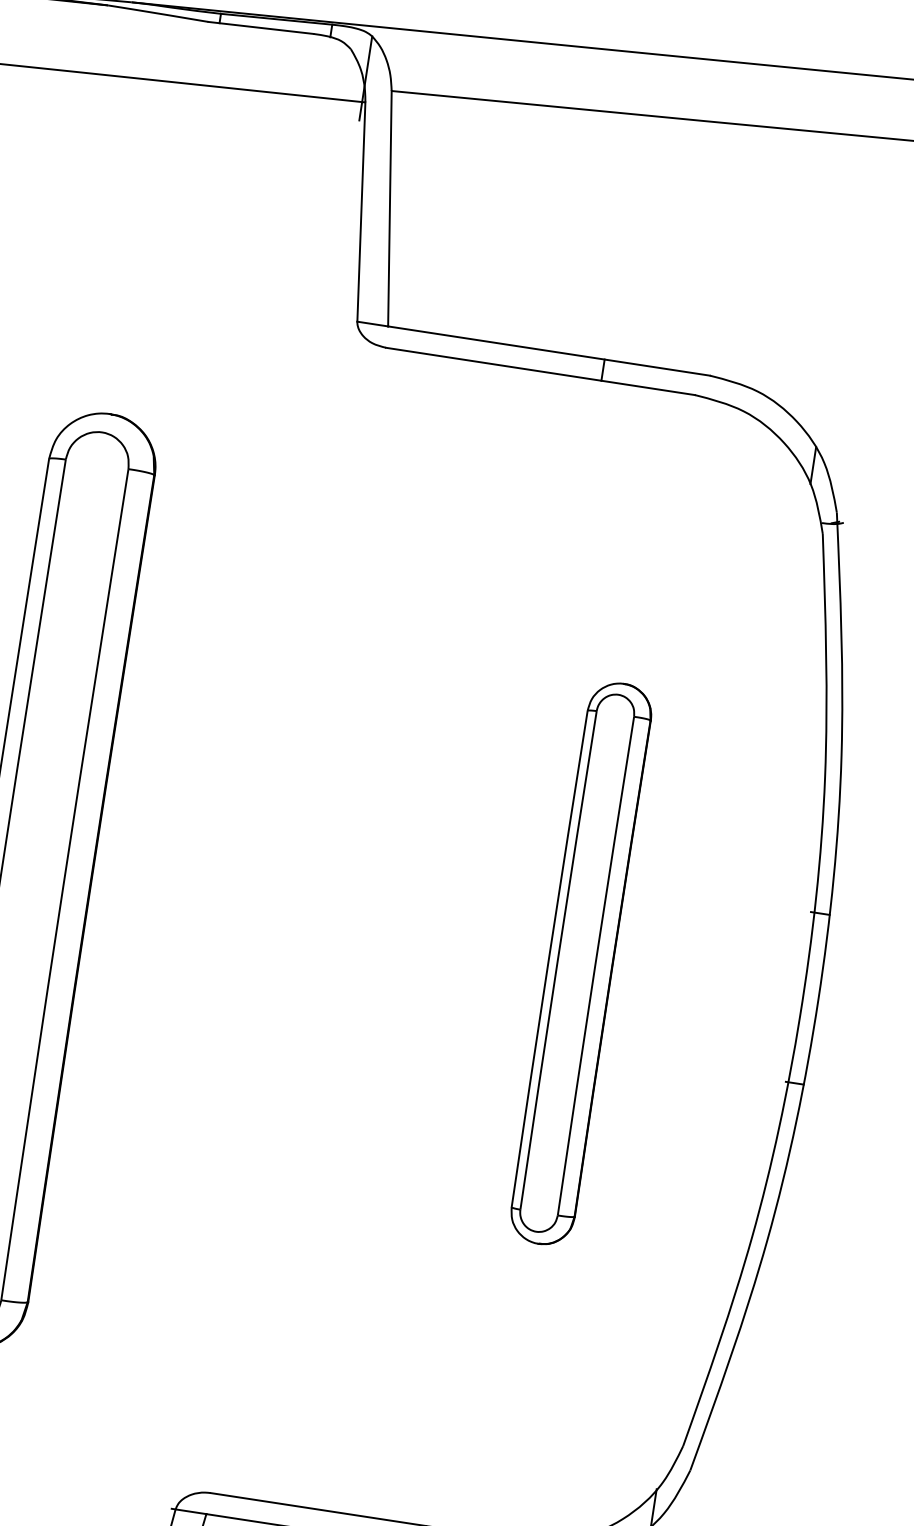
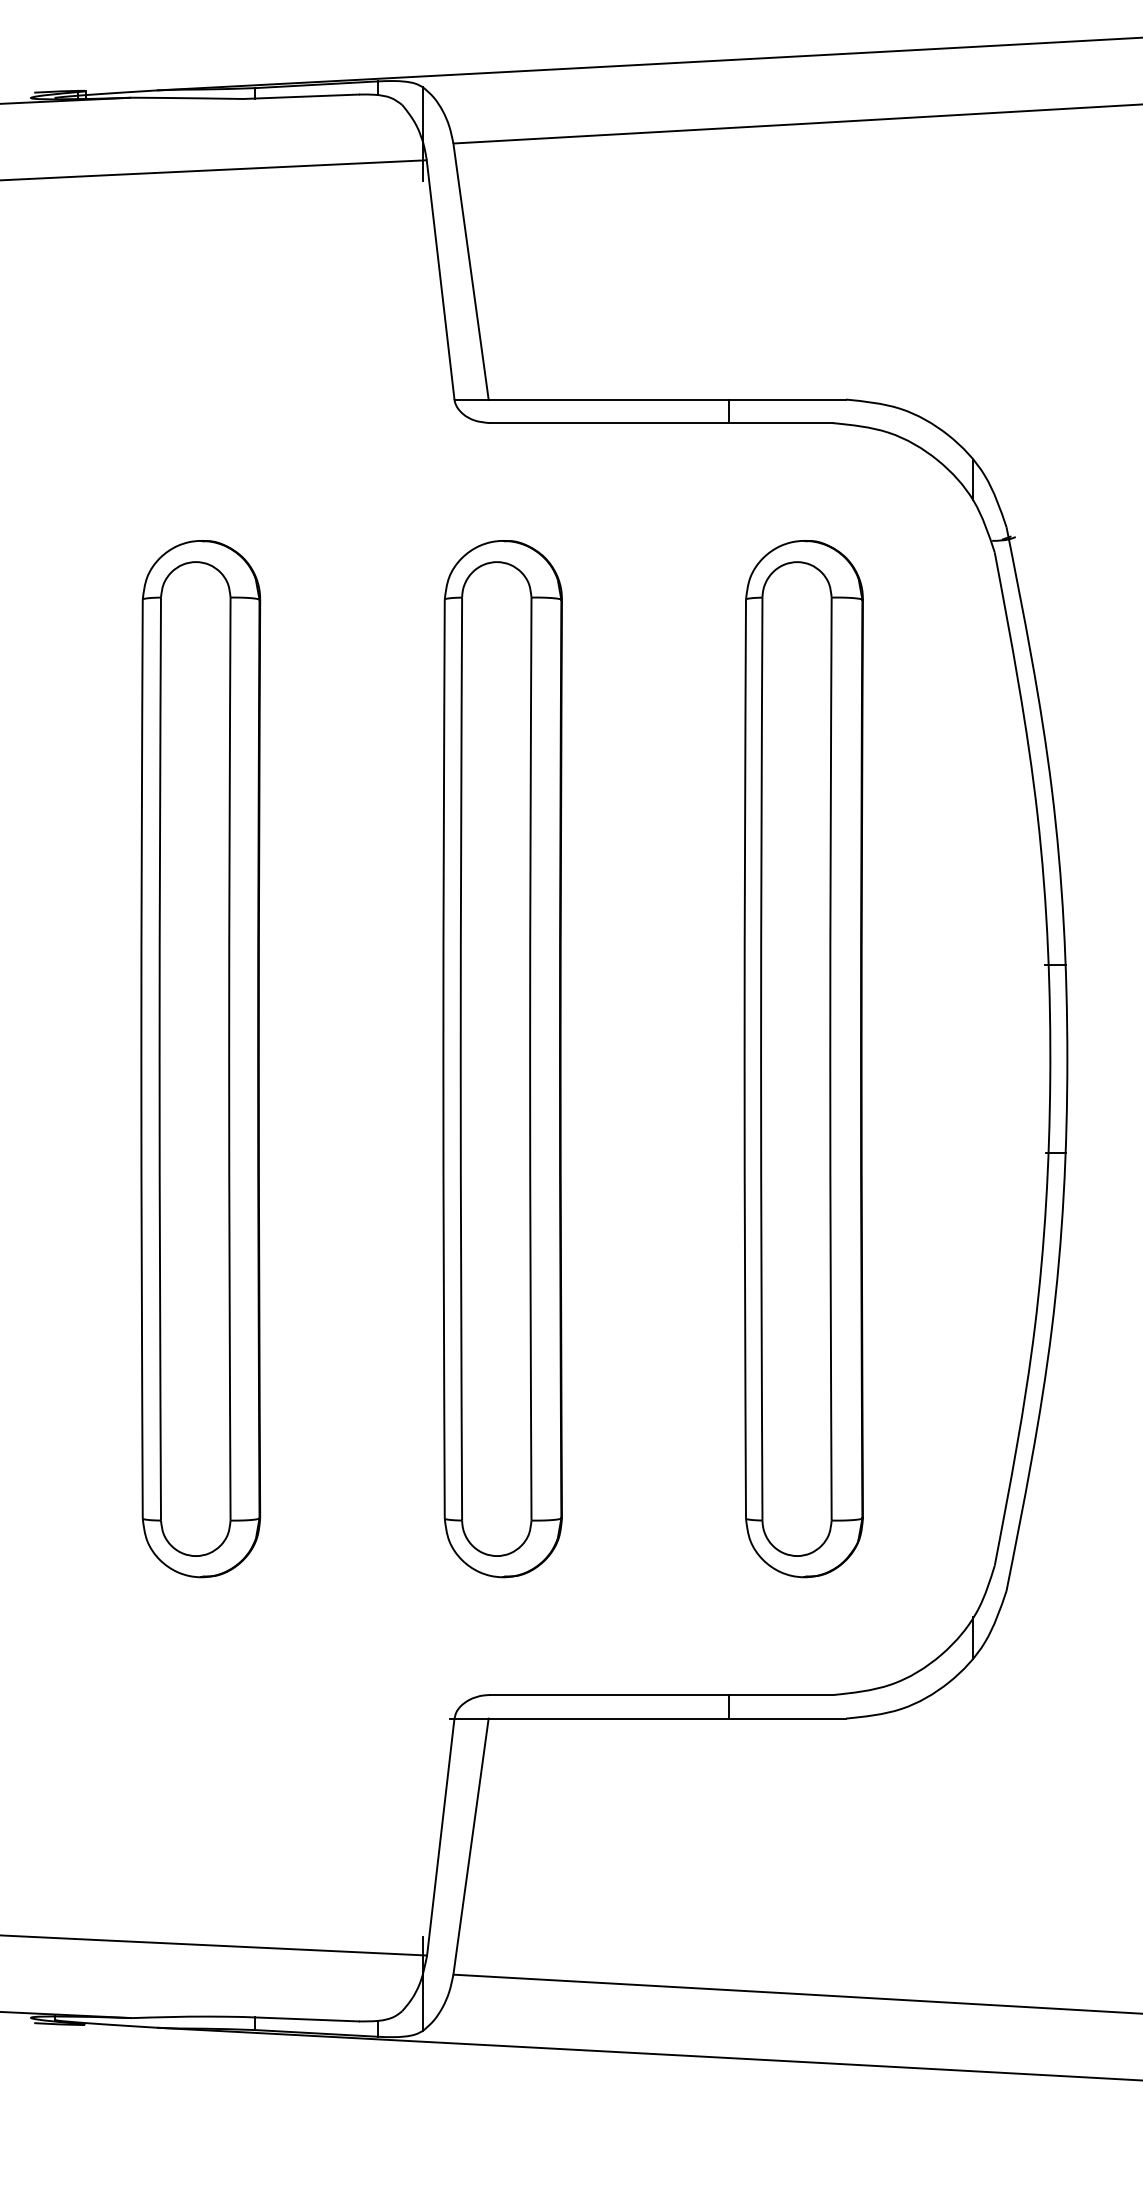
part: (309, 922) -> (502, 1059), added
part: (580, 964) -> (803, 1059), size x1.67

